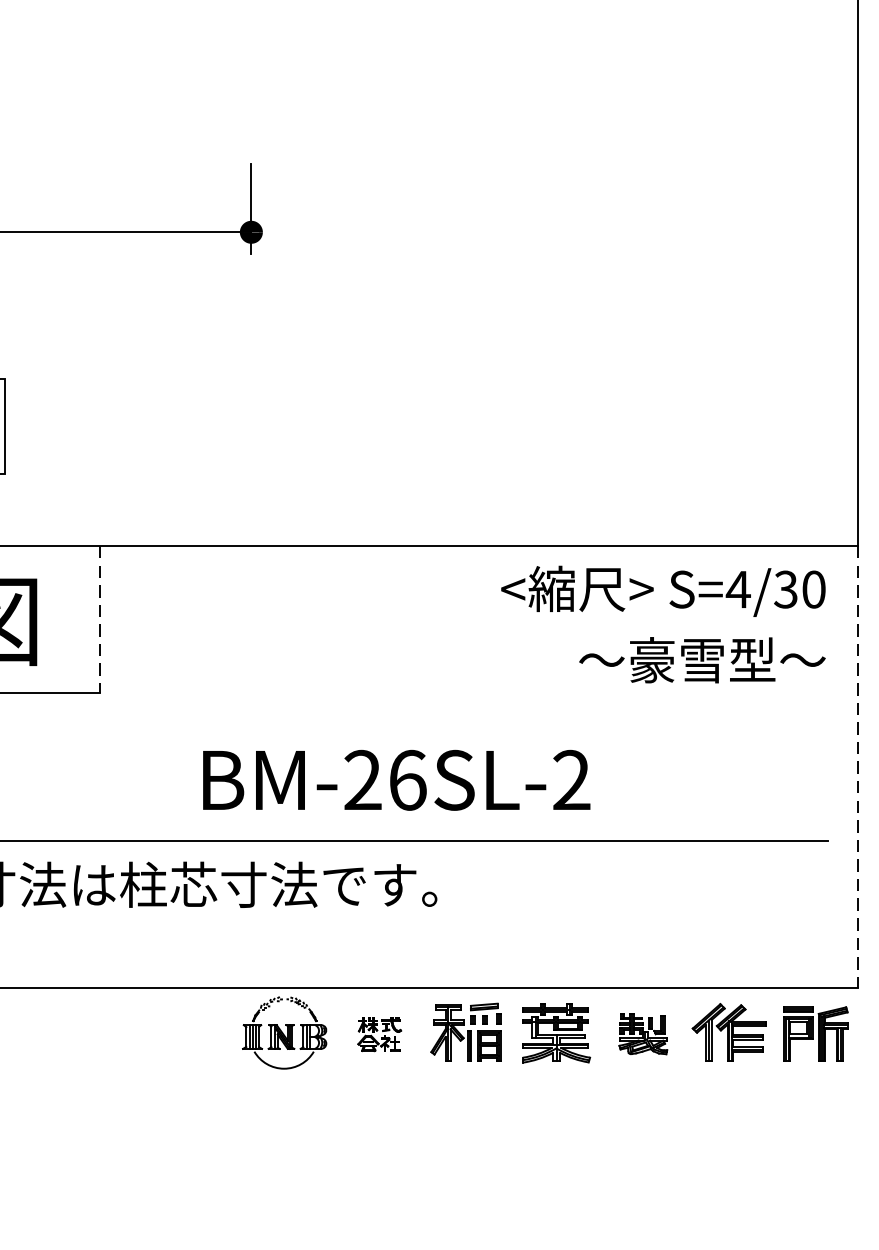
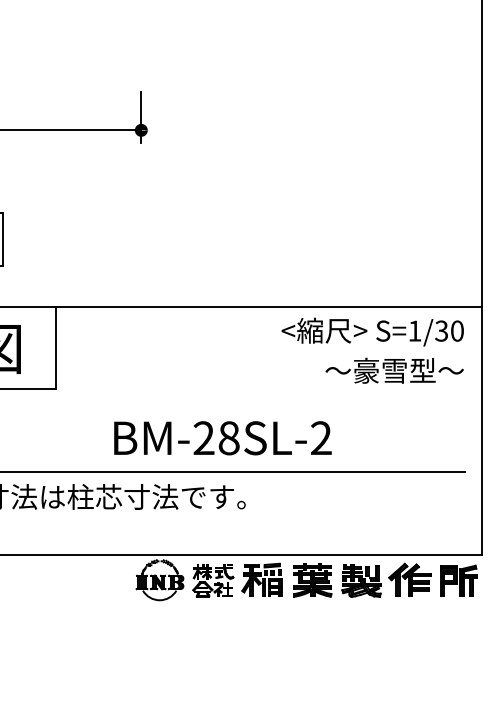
text: (737, 588) -> (414, 330), S=4/30 -> S=1/30
line: (100, 620) -> (56, 348), dashed -> solid
line: (856, 768) -> (481, 431), dashed -> solid
text: (406, 780) -> (228, 438), BM-26SL-2 -> BM-28SL-2
part: (379, 1033) -> (213, 580), size x1.67
part: (643, 1033) -> (361, 580), size x1.43

